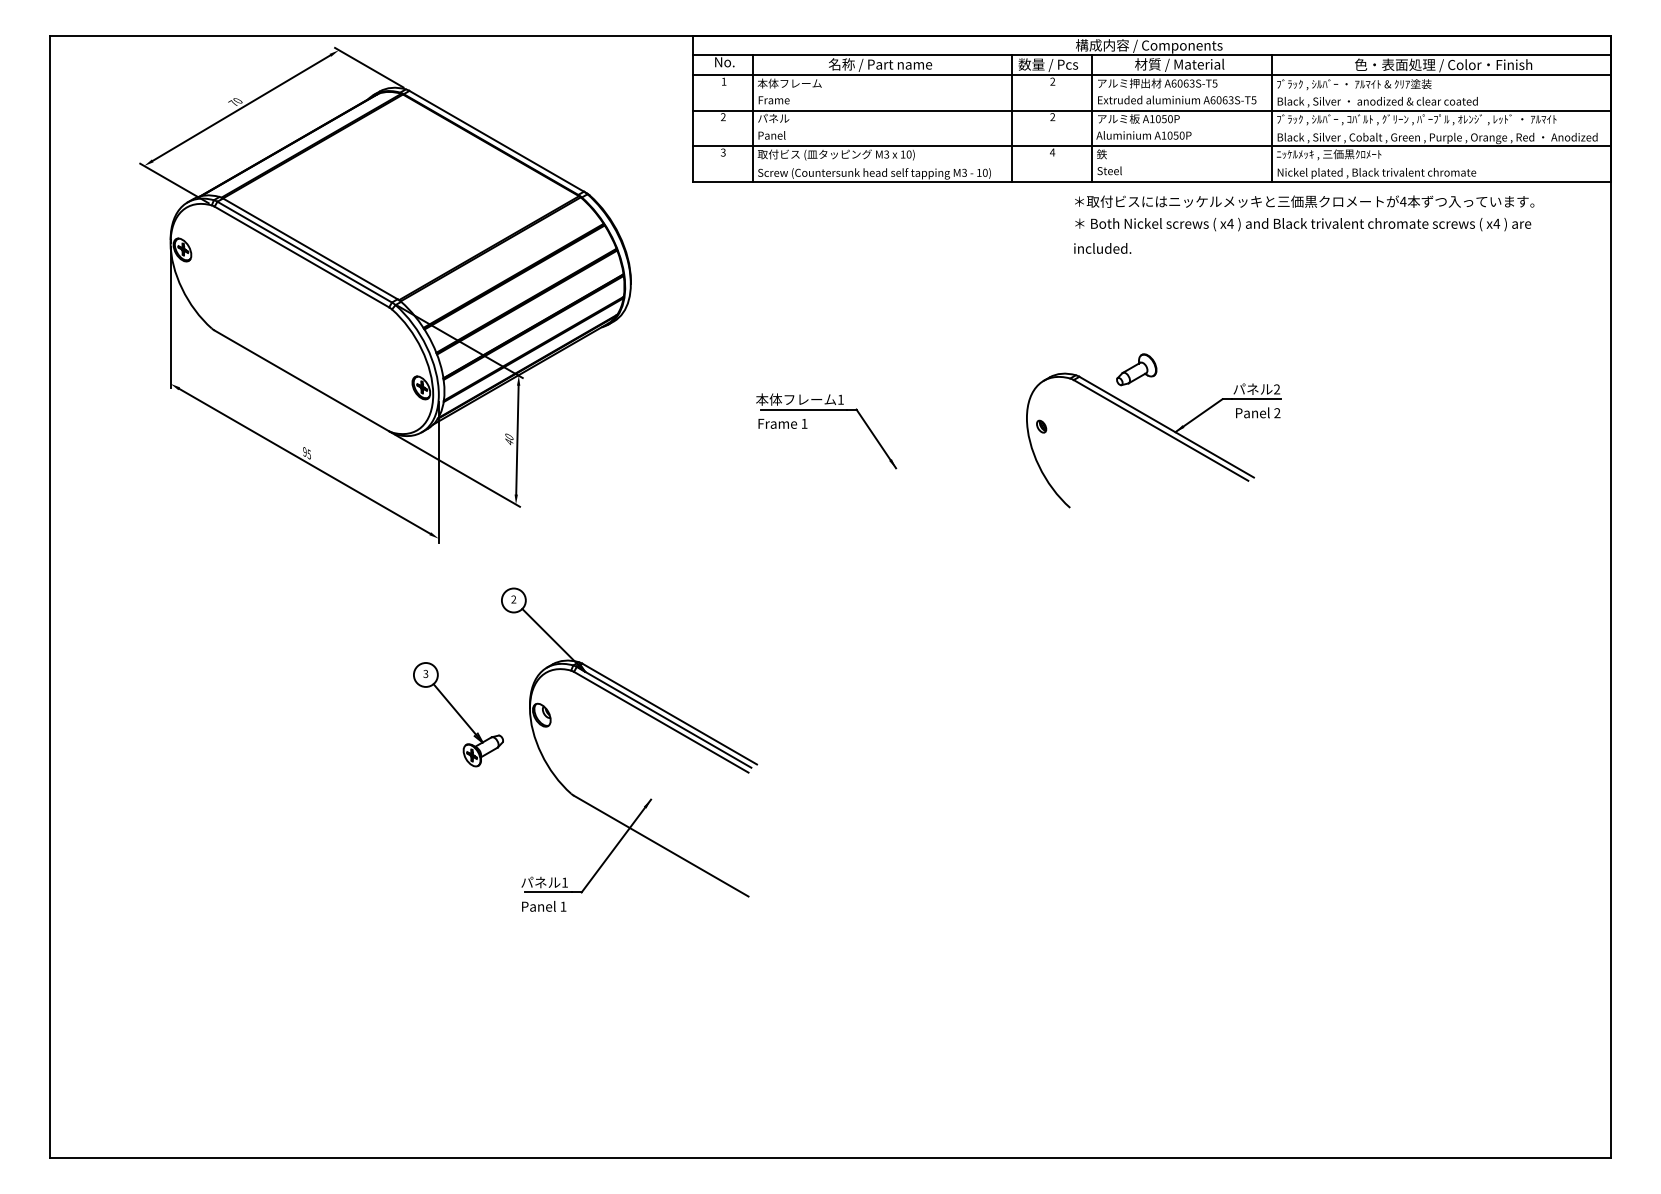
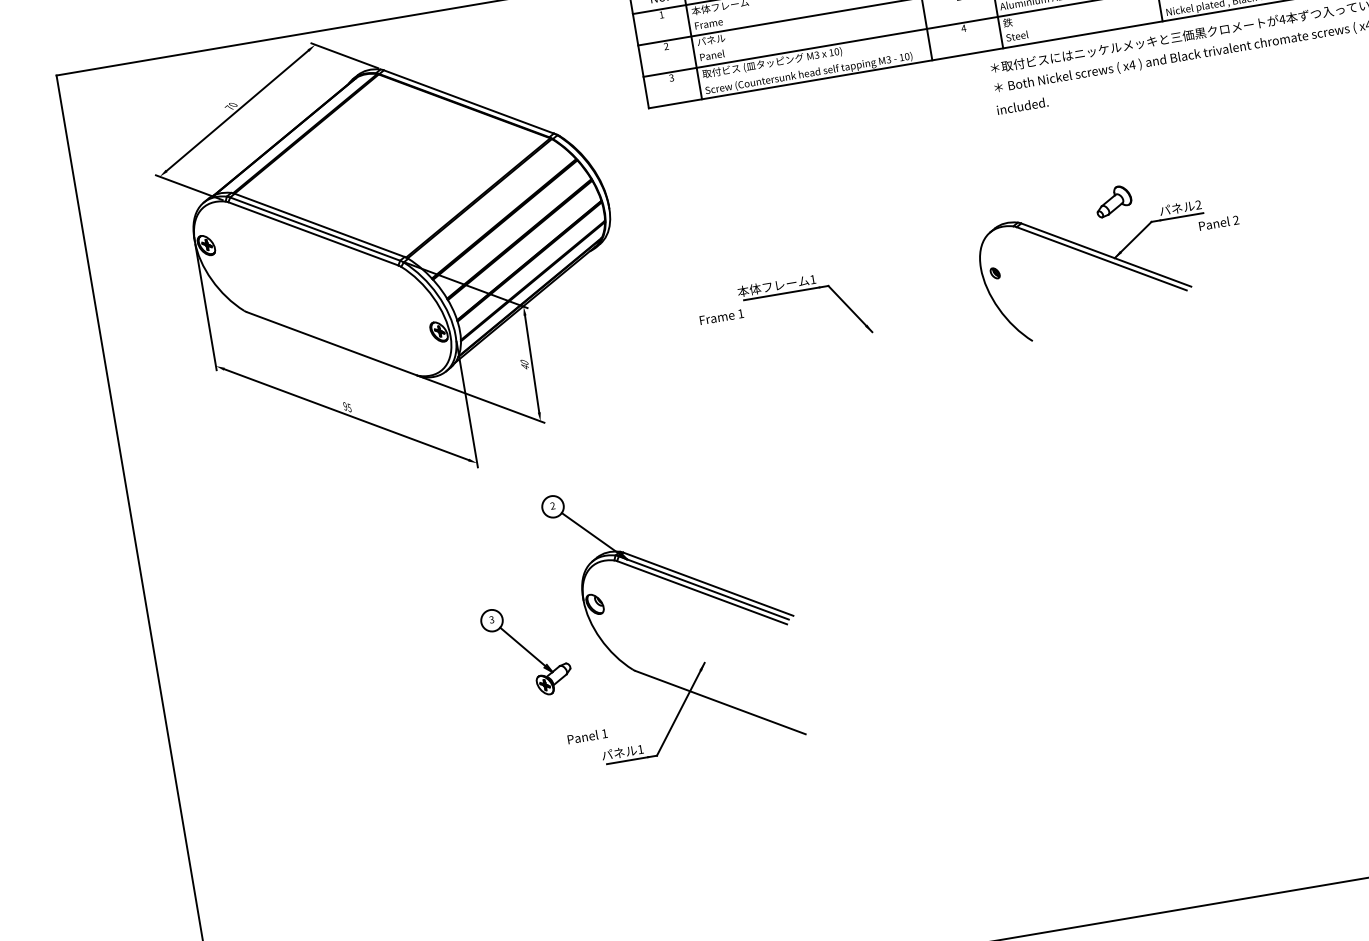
part: (1136, 369) -> (1113, 201), moved
text: (1258, 412) -> (1219, 222), moved
text: (782, 423) -> (721, 316), moved
part: (458, 714) -> (526, 650), moved
text: (544, 906) -> (587, 736), moved

